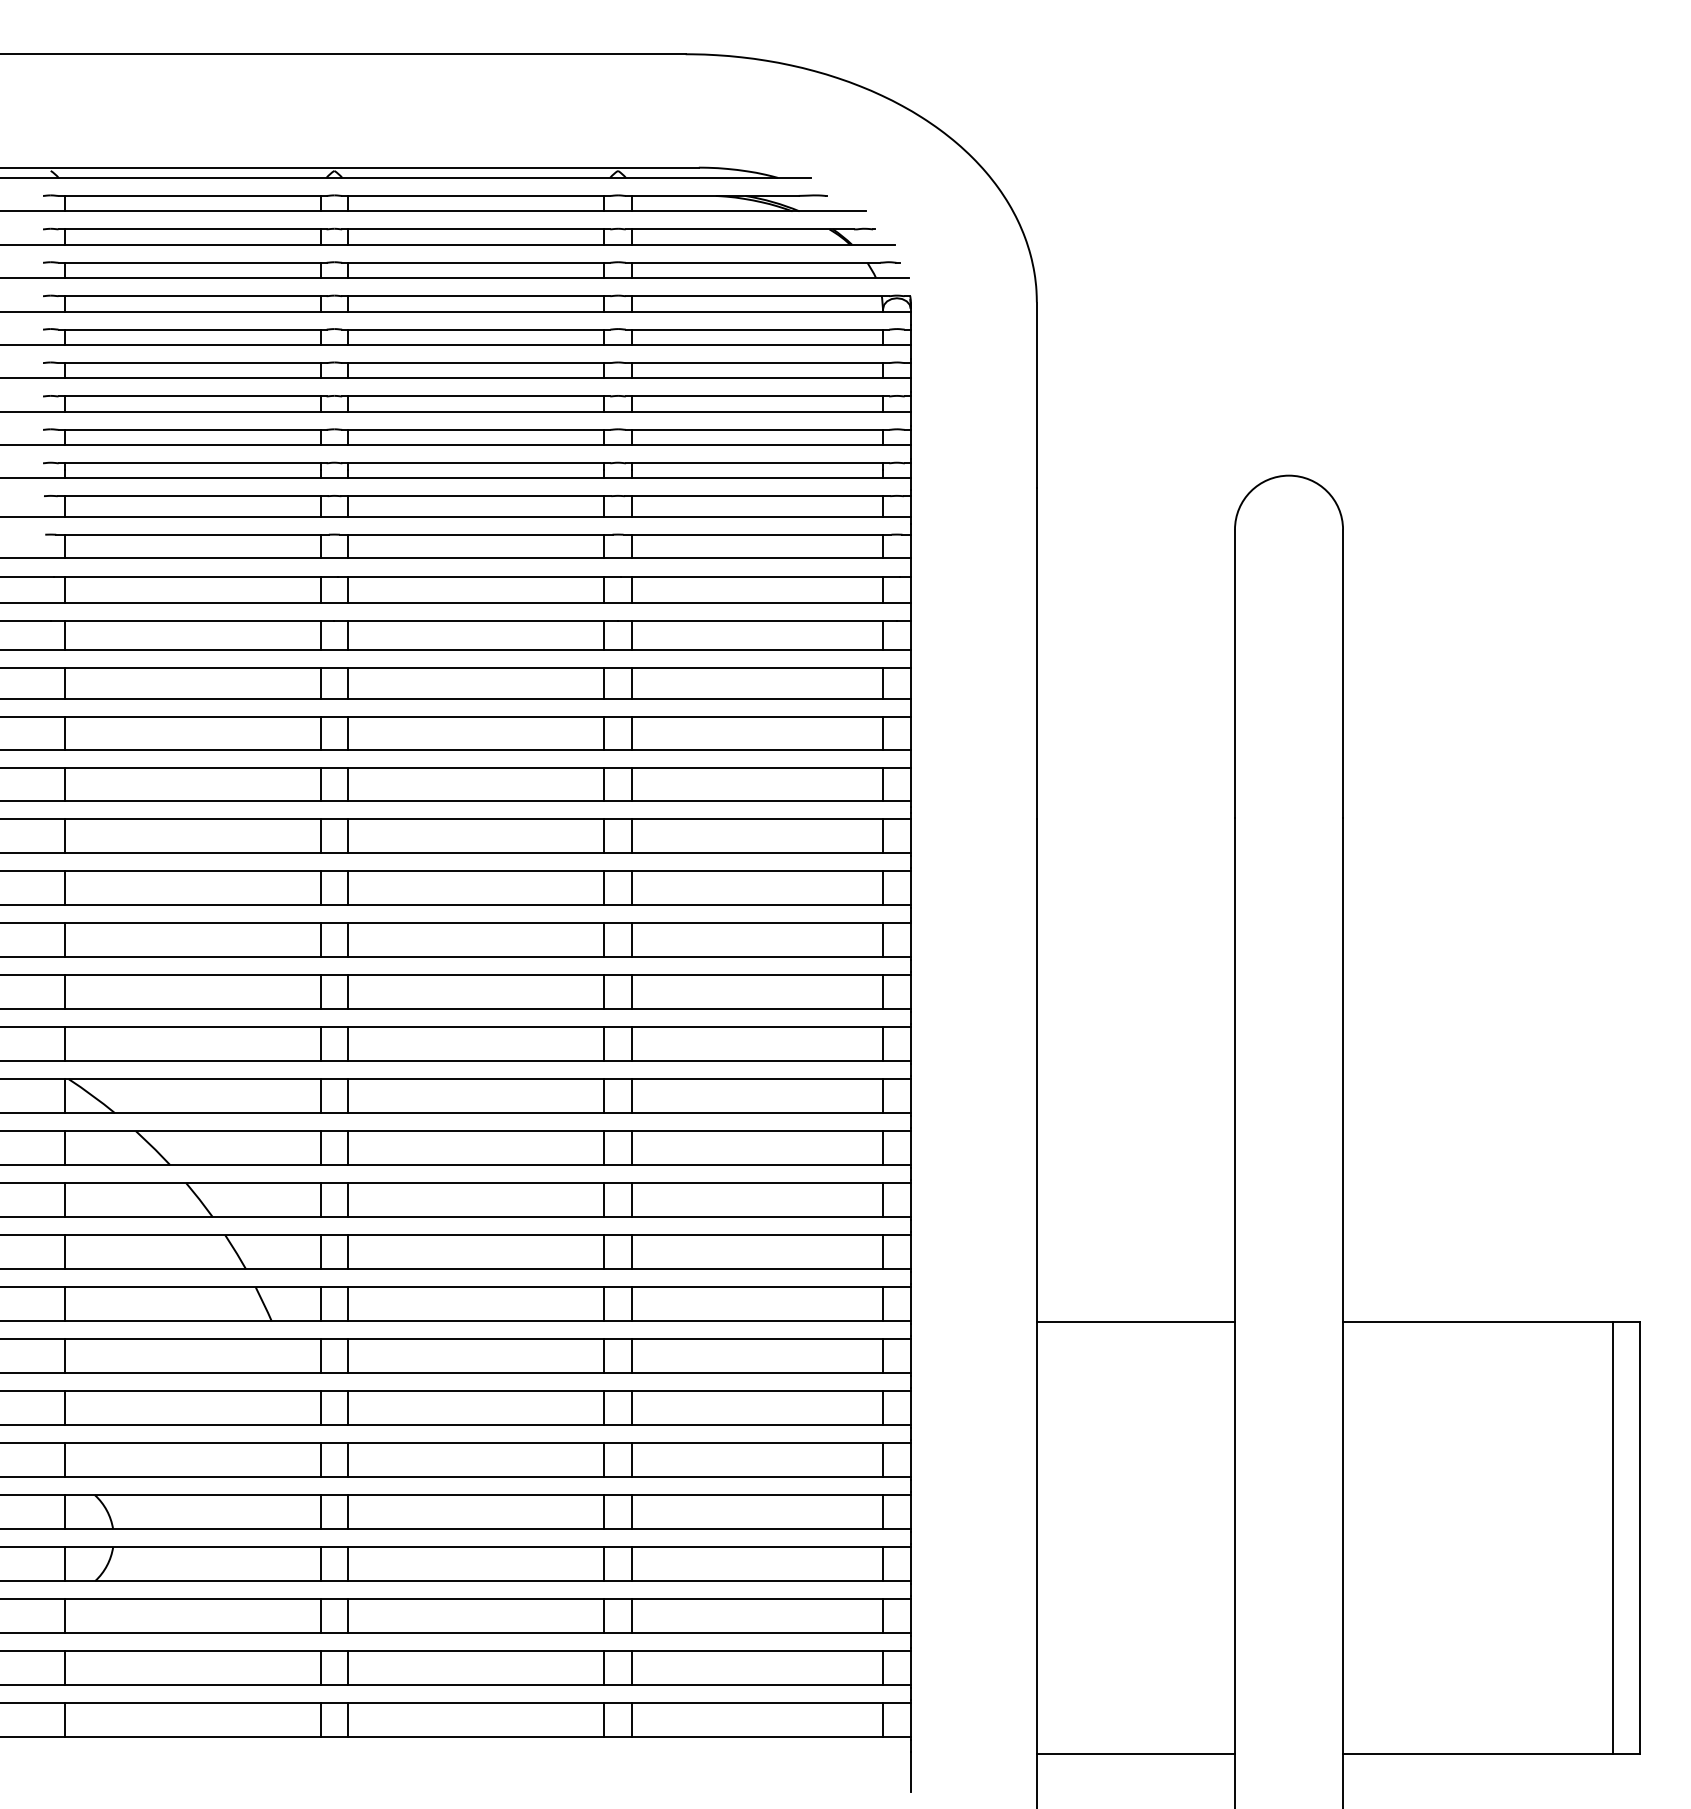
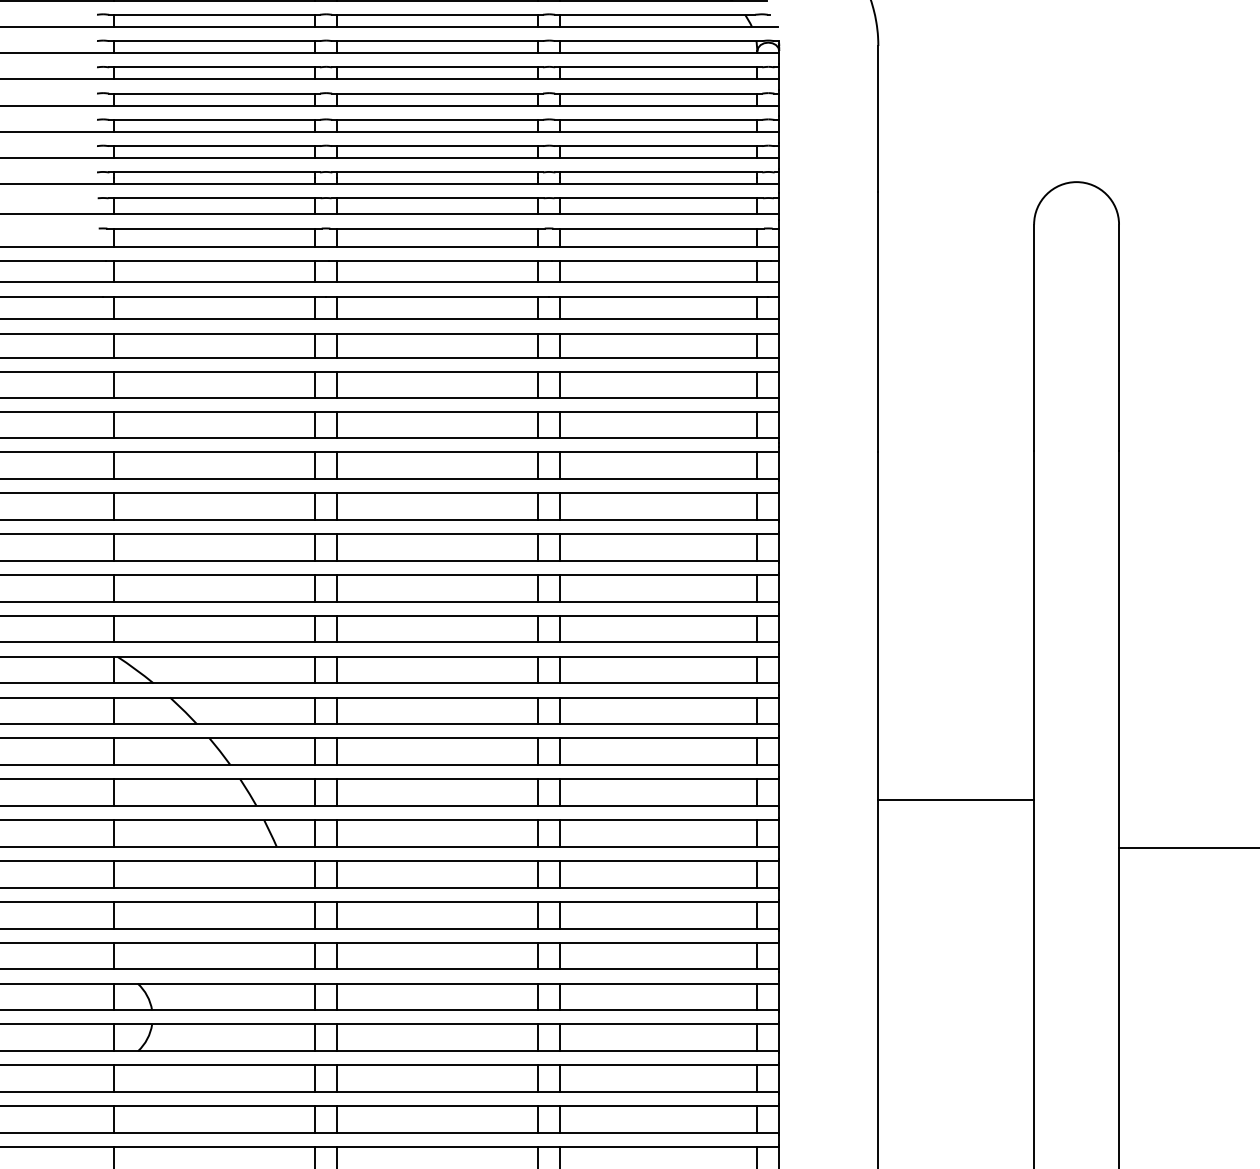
line: (1135, 1322) -> (955, 800), moved

